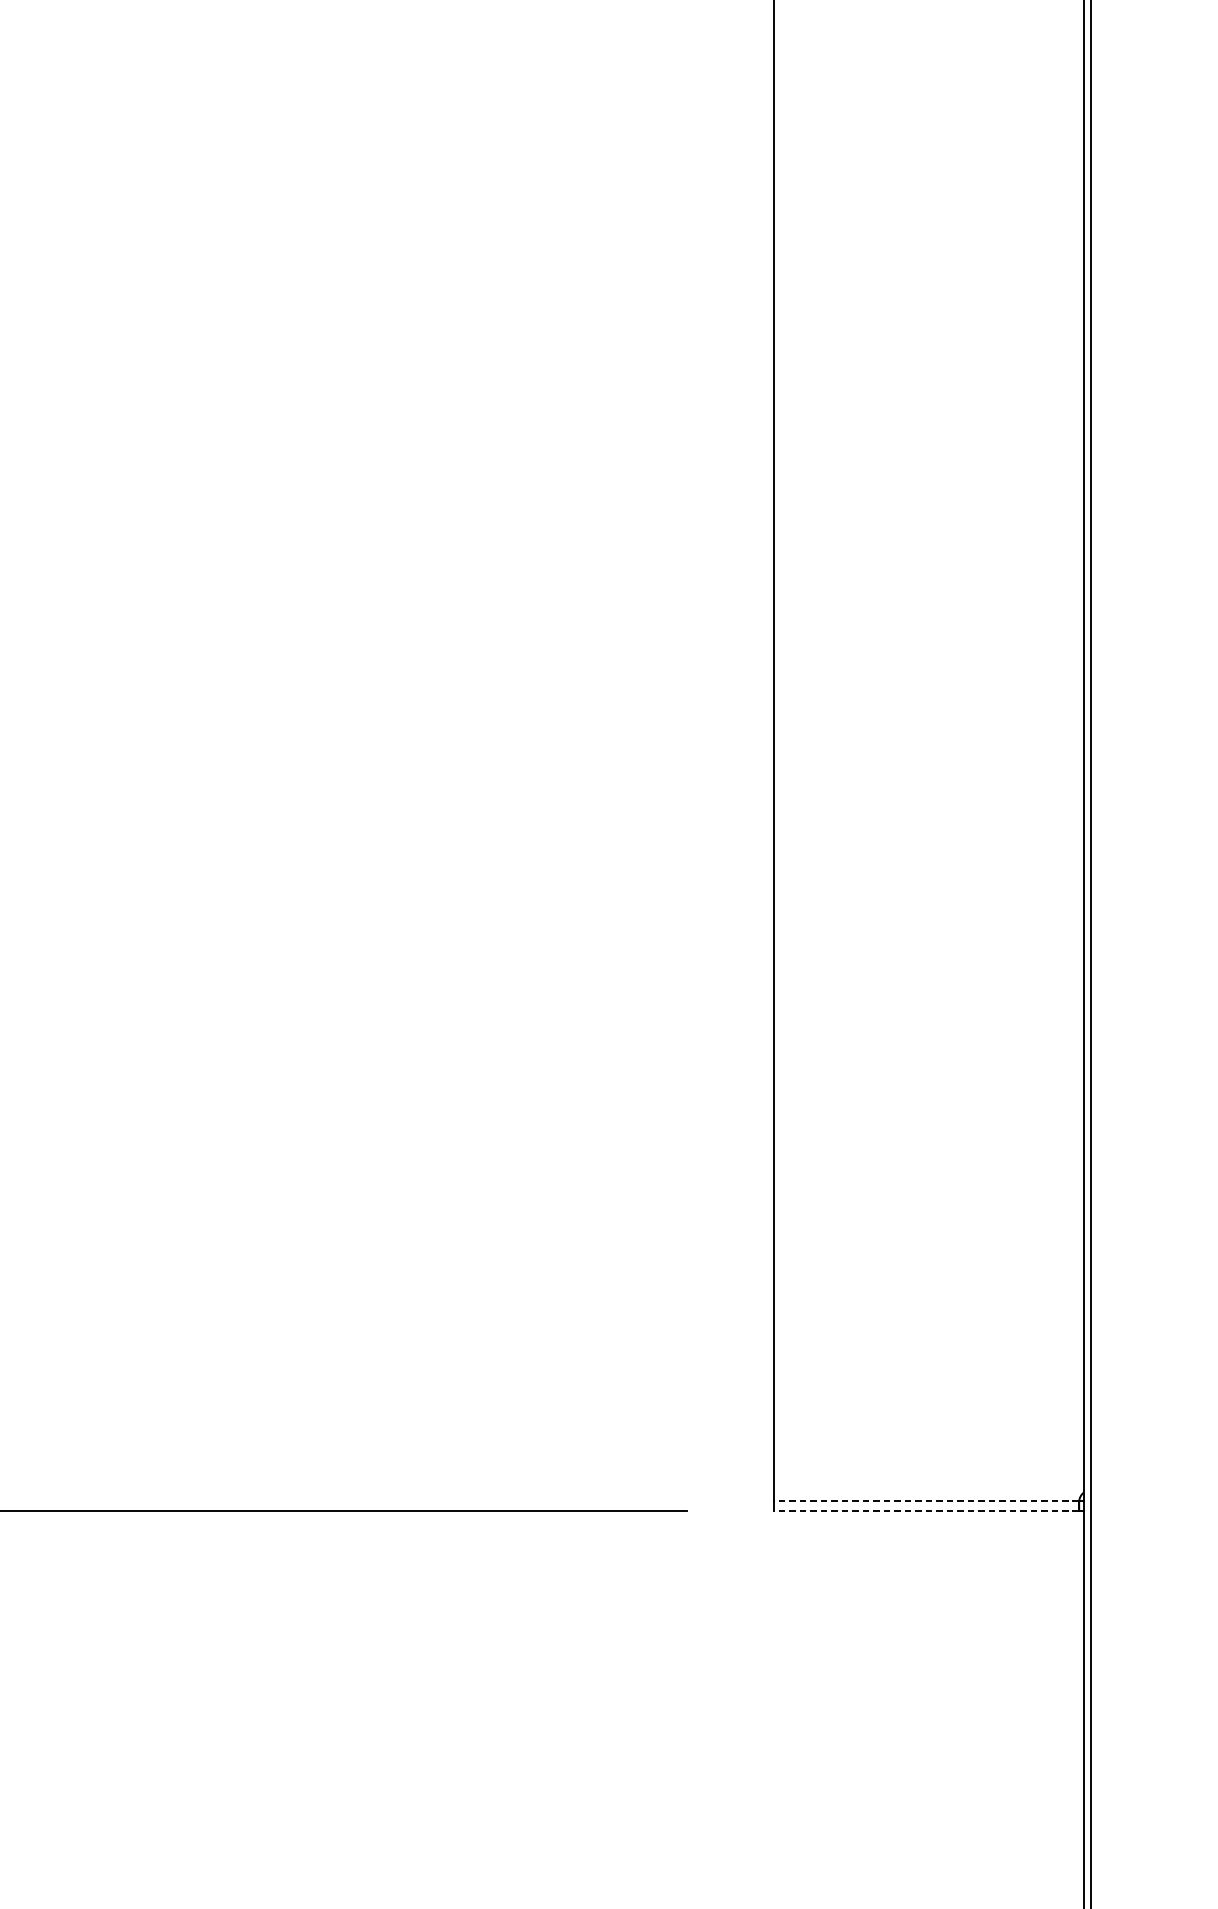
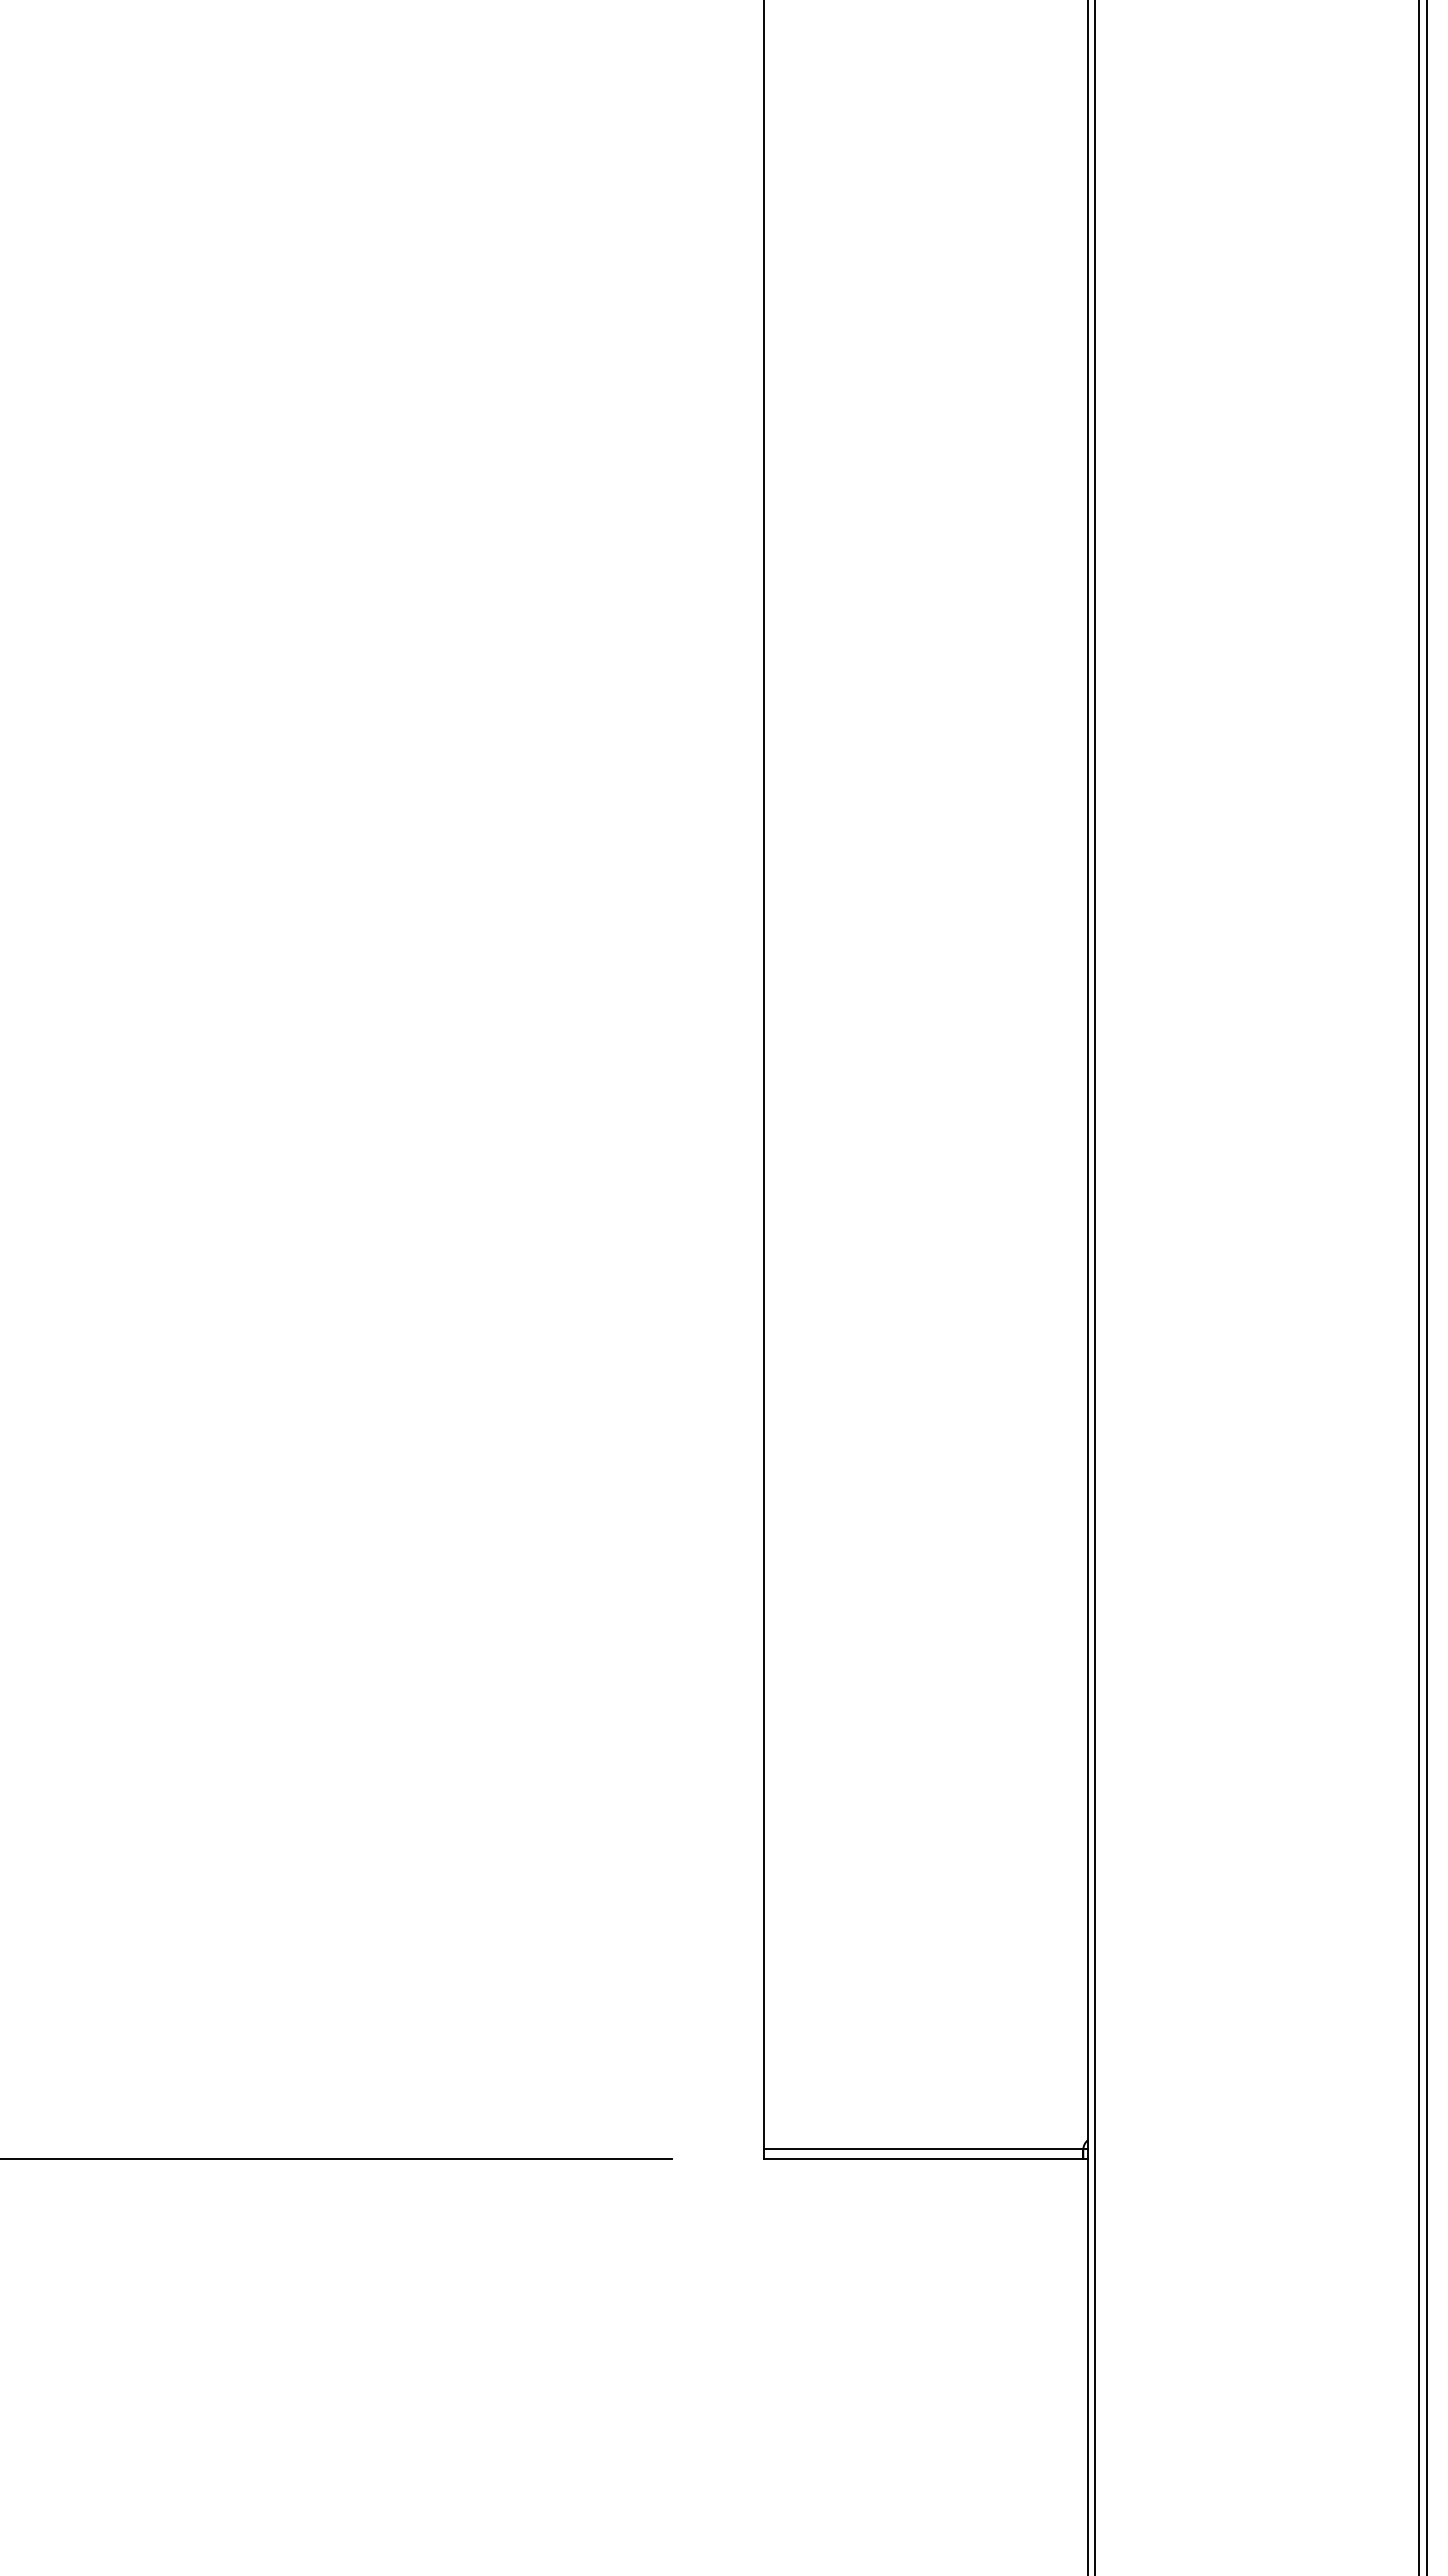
line: (926, 1501) -> (923, 2149), dashed -> solid
line: (926, 1511) -> (923, 2159), dashed -> solid

